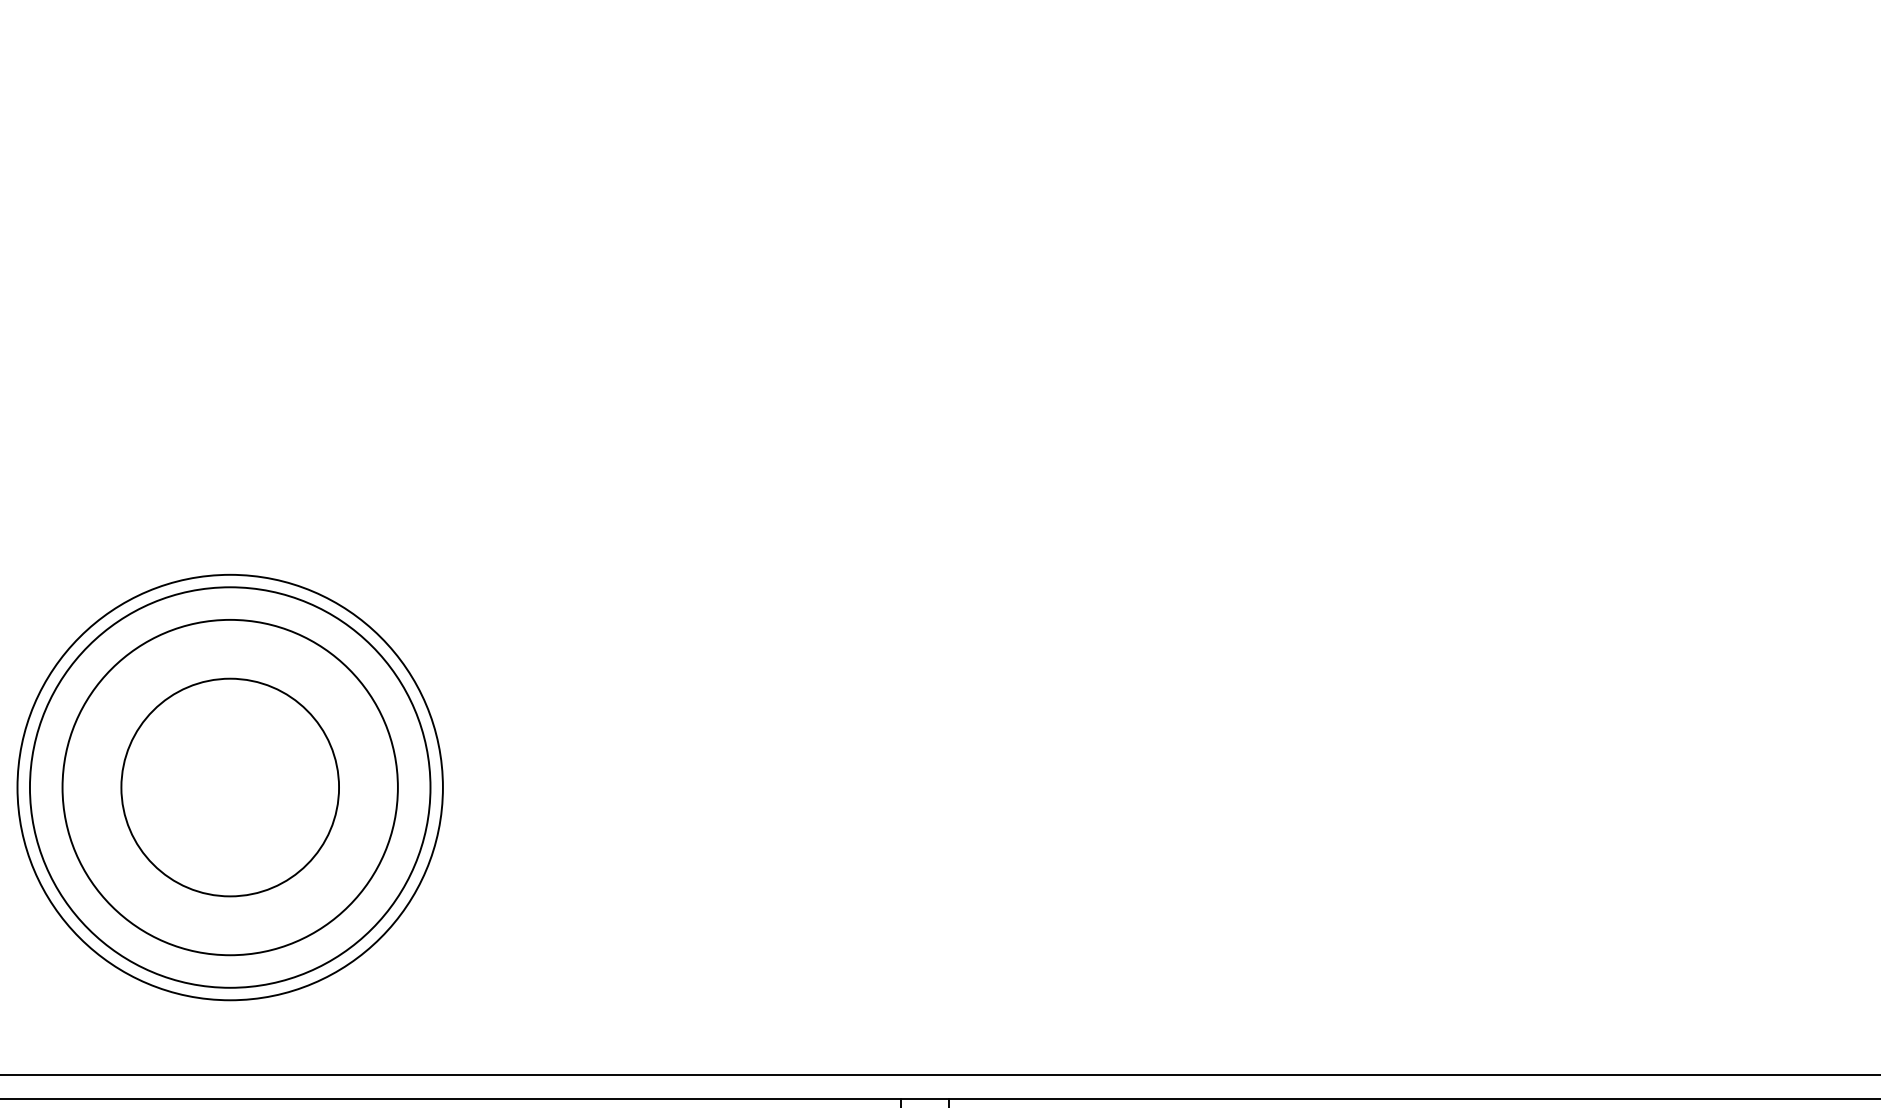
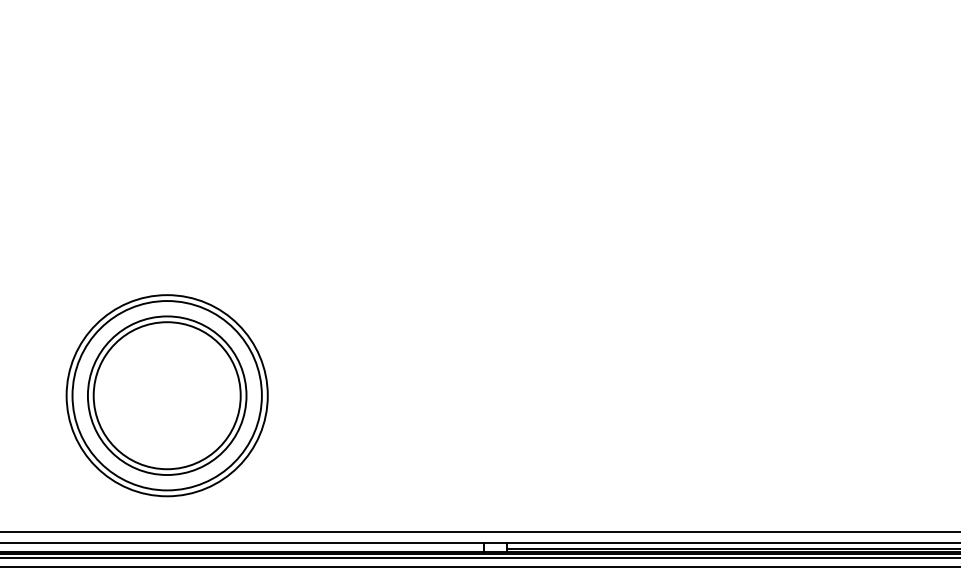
circle: (228, 787) -> (166, 395), size x1.43

